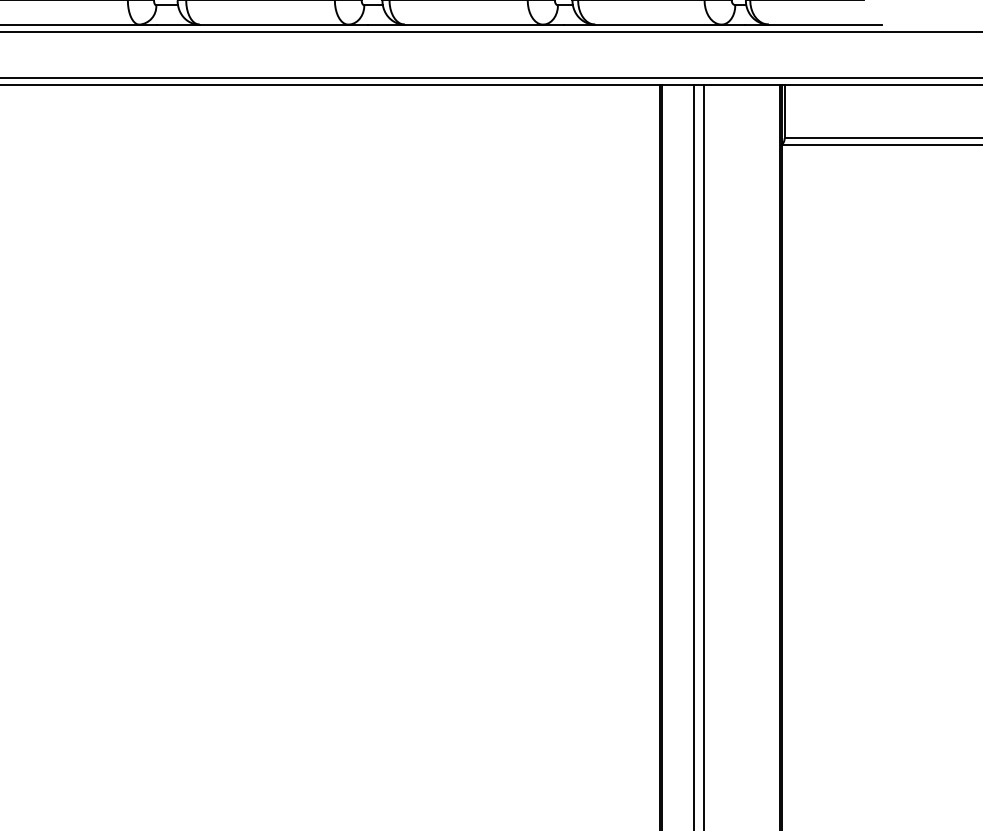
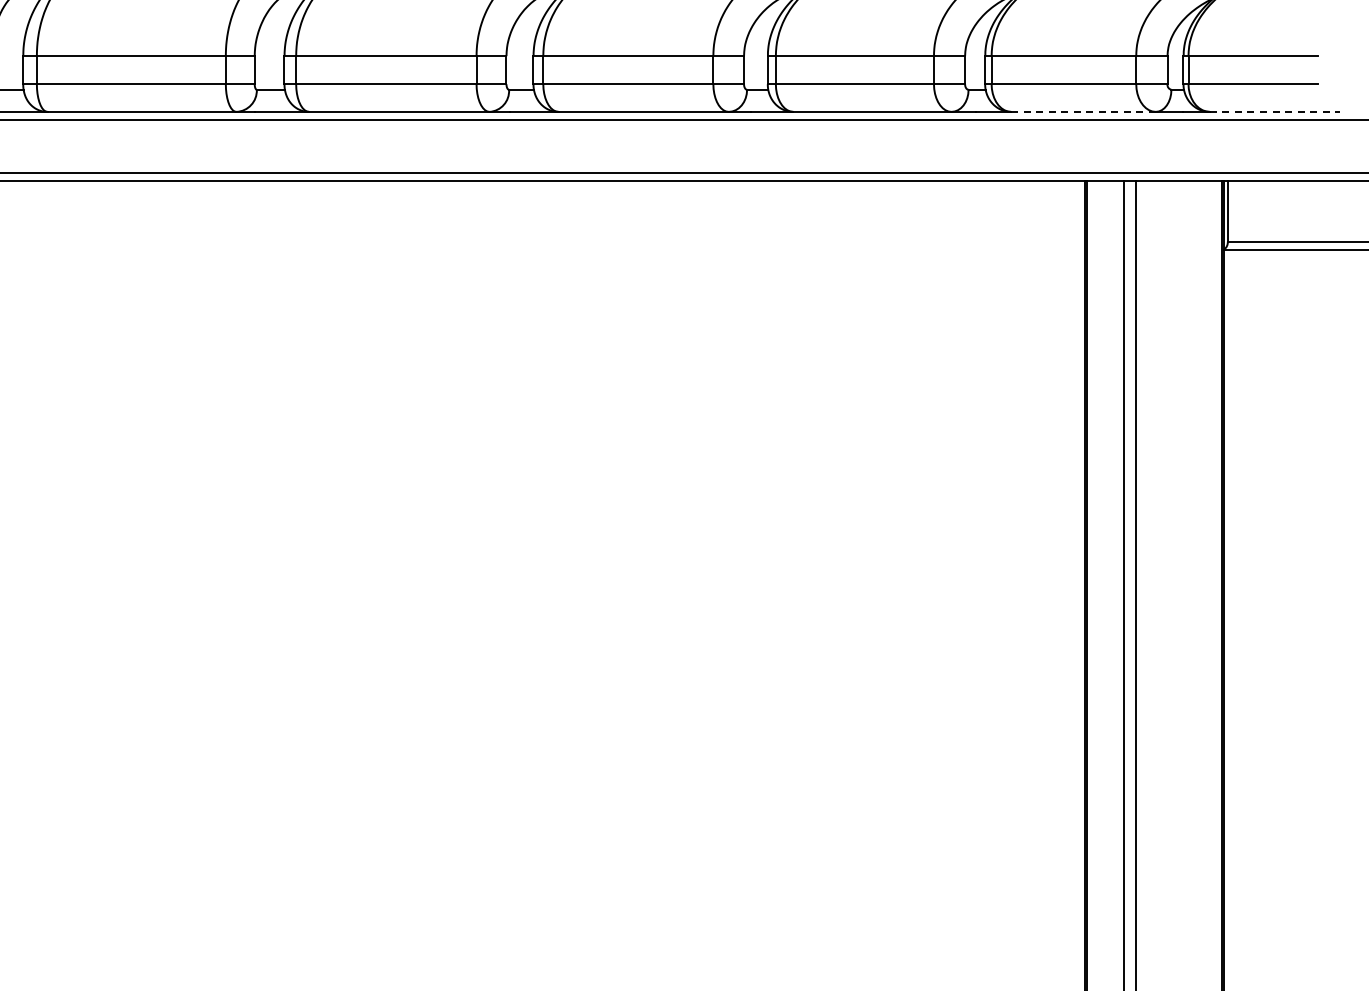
line: (658, 24) -> (1083, 111), solid -> dashed
line: (825, 24) -> (1274, 111), solid -> dashed

